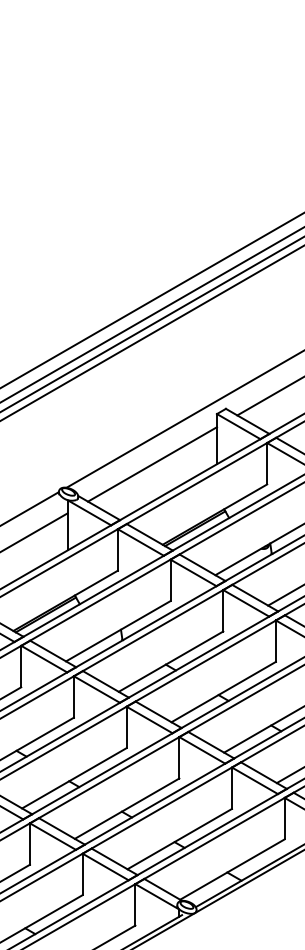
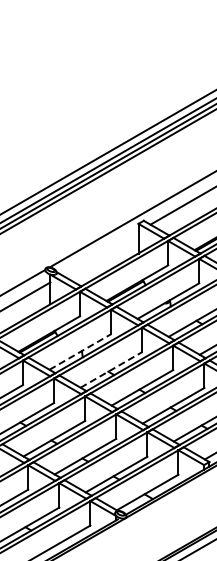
line: (152, 464) -> (100, 253), removed
line: (118, 630) -> (80, 351), solid -> dashed
line: (171, 660) -> (111, 369), solid -> dashed

